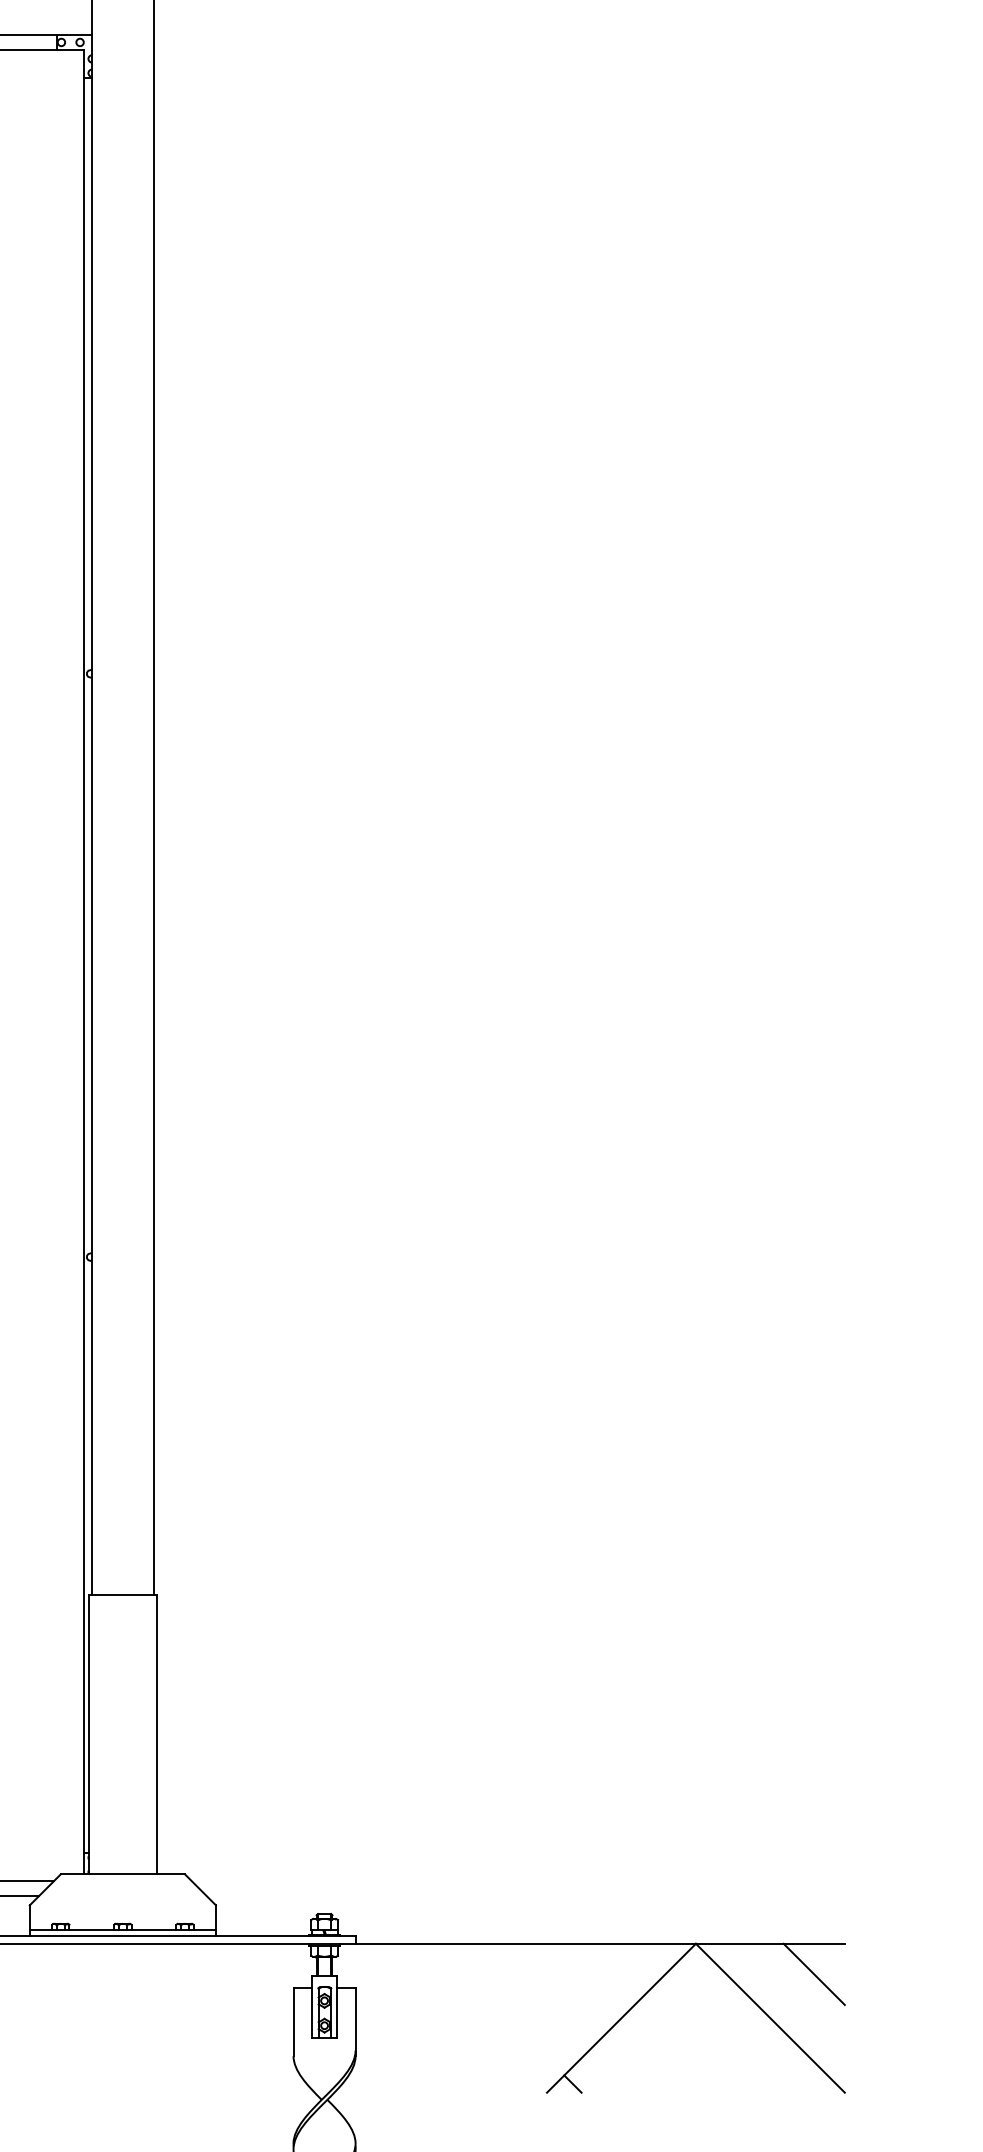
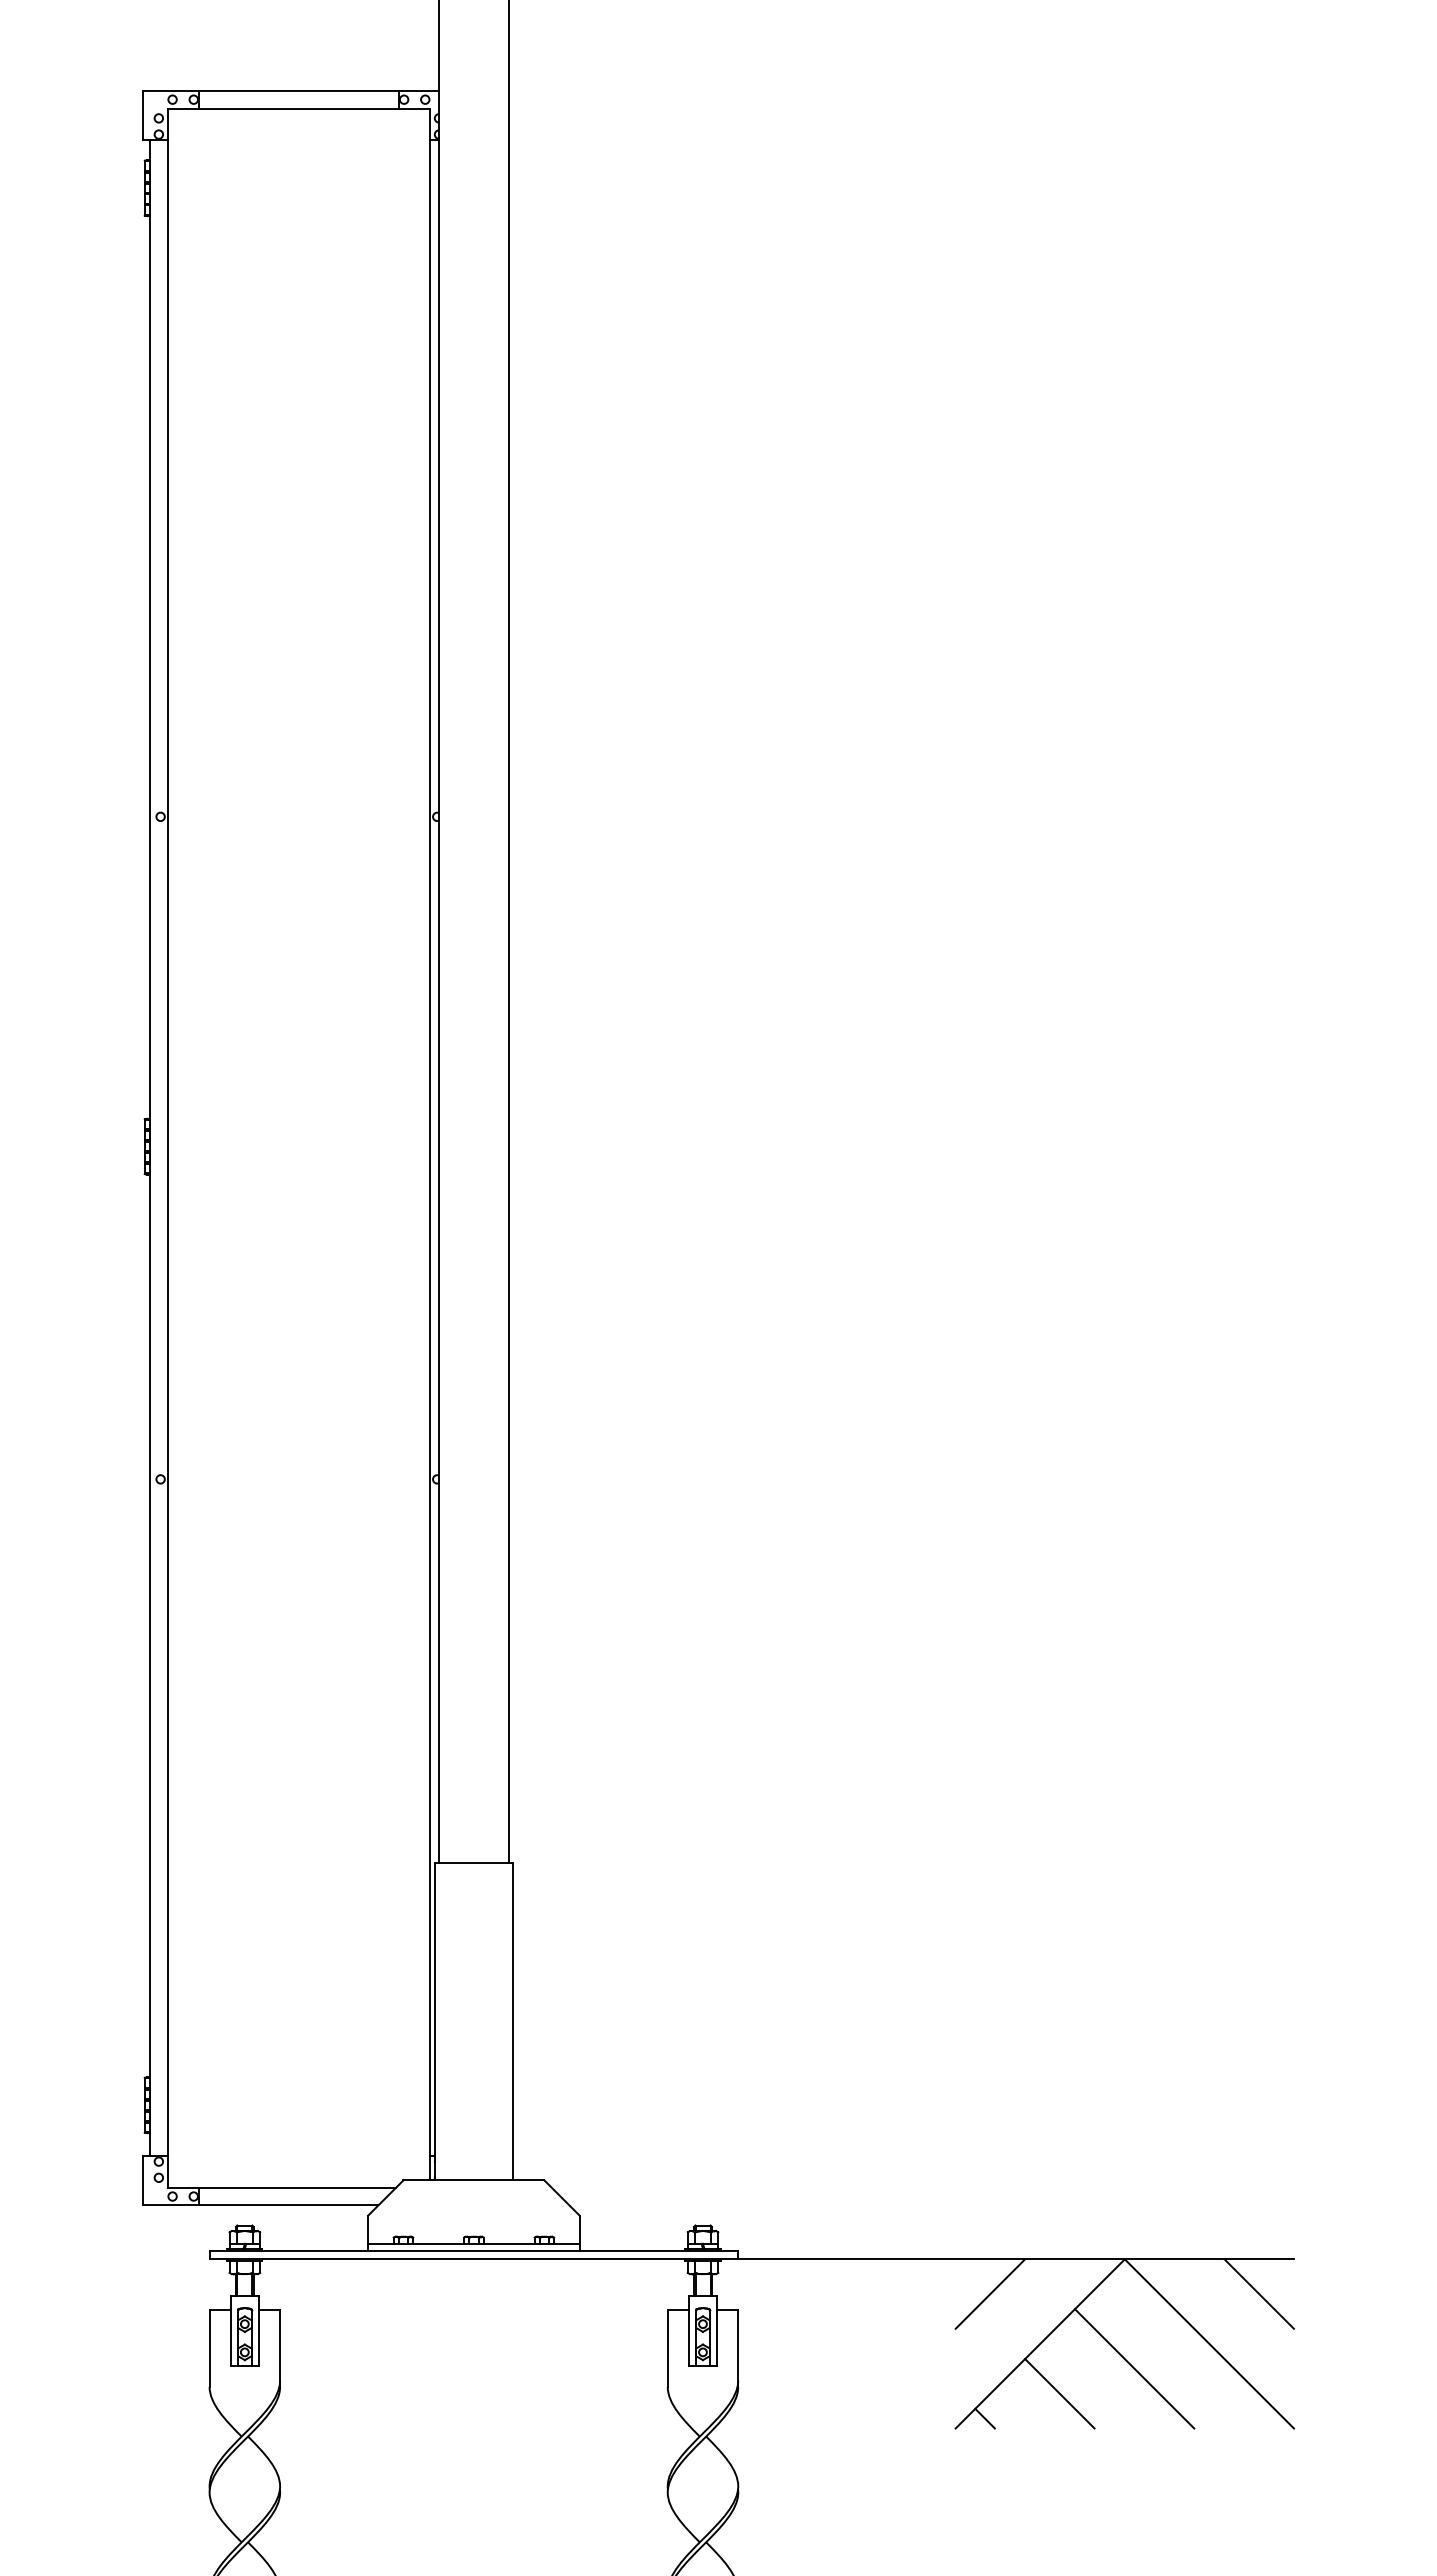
line: (577, 1973) -> (990, 2293), added
line: (704, 2039) -> (1134, 2368), added
line: (638, 2061) -> (1059, 2393), added

